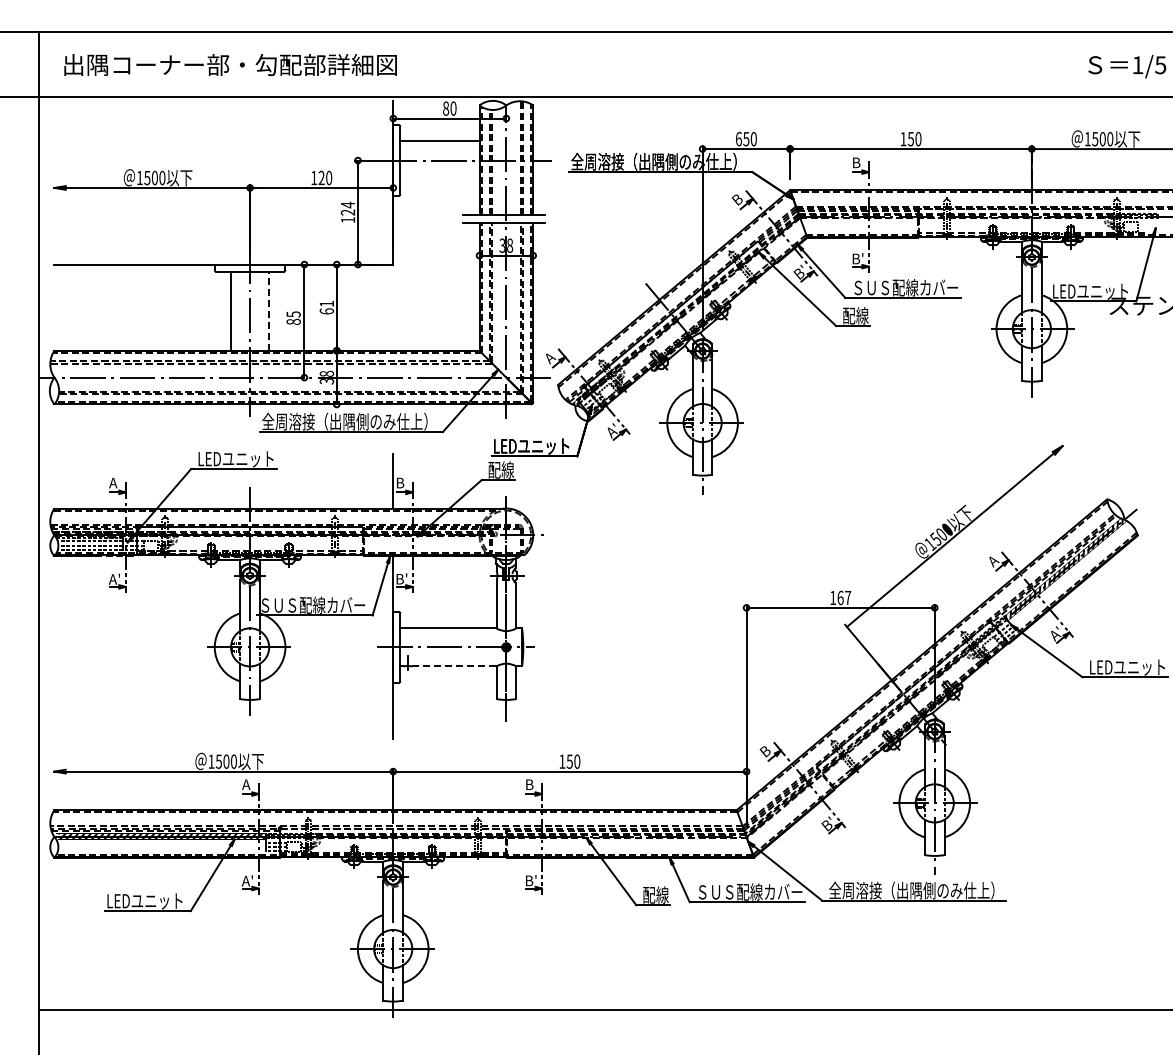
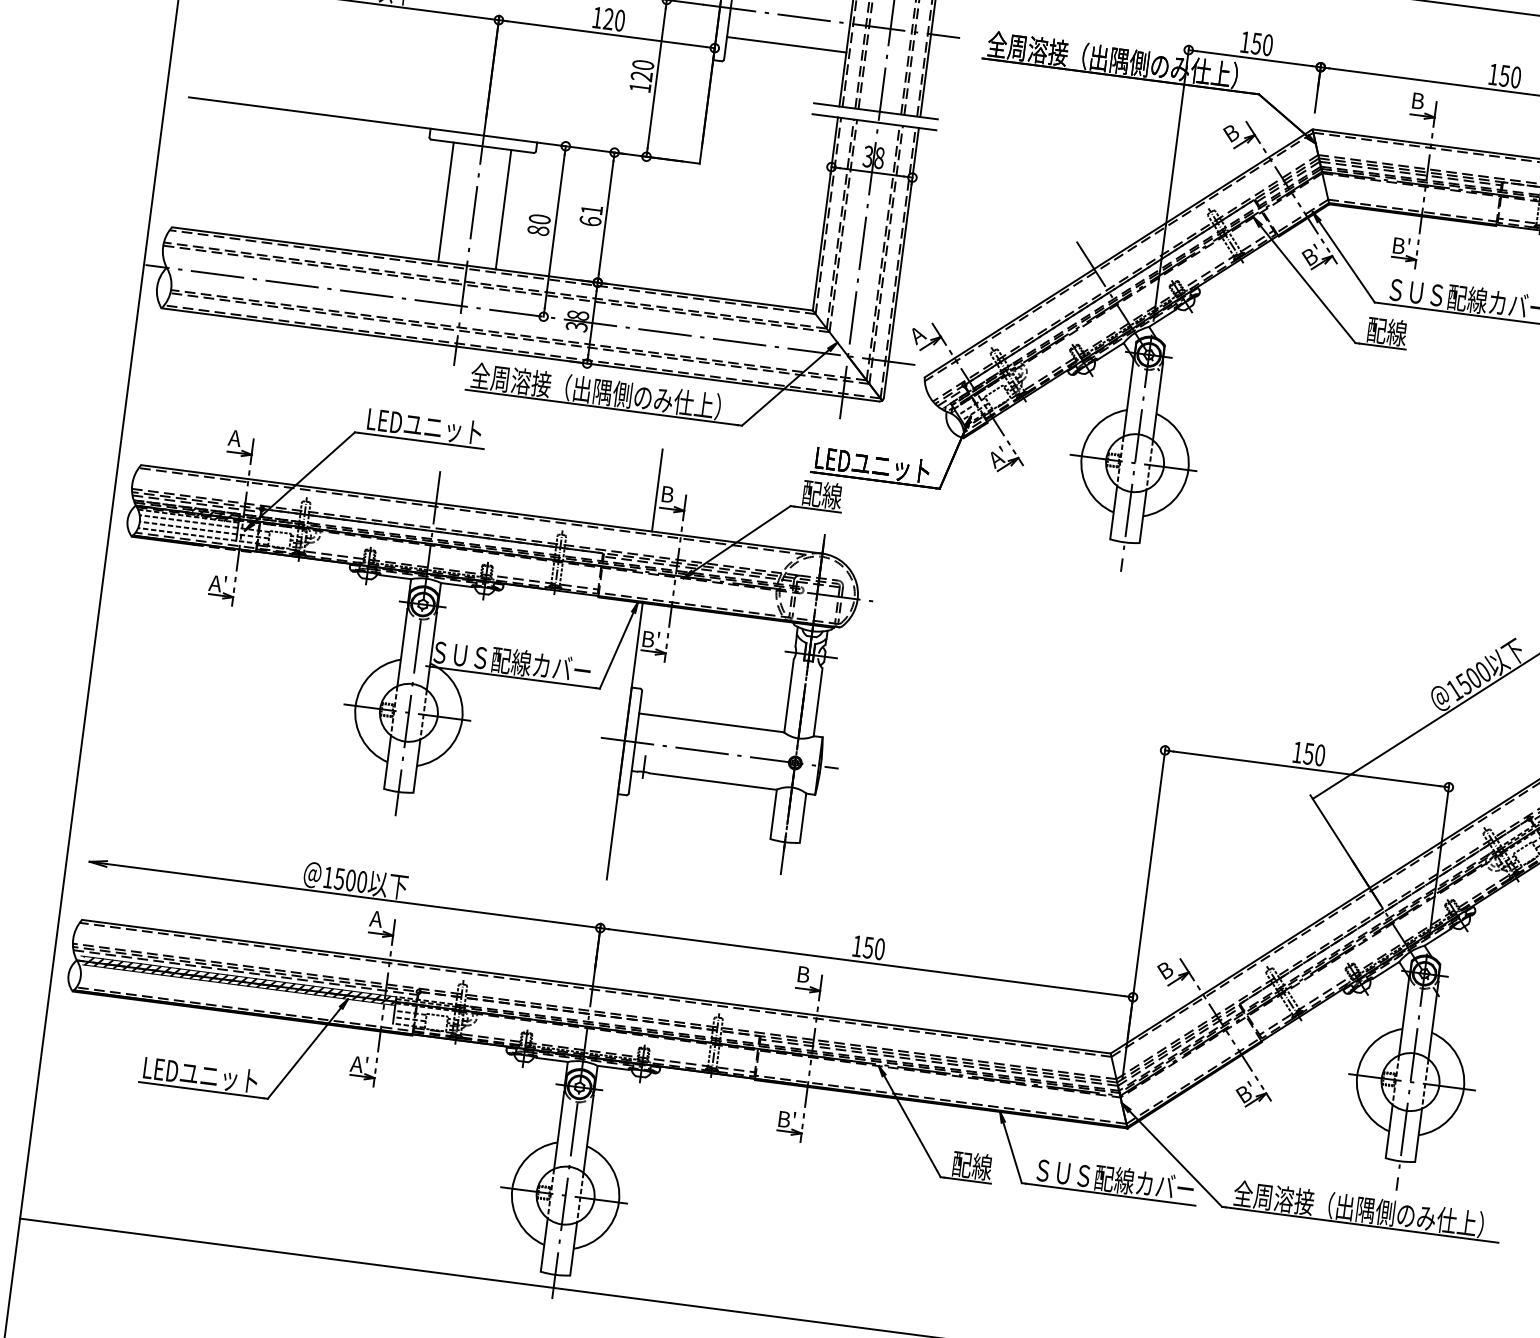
text: (738, 138) -> (1244, 41), 650 -> 150
line: (439, 179) -> (786, 44), added
text: (347, 204) -> (642, 64), 124 -> 120
line: (269, 311) -> (503, 210), dashed -> solid
text: (293, 314) -> (539, 219), 85 -> 80
text: (844, 597) -> (1314, 753), 167 -> 150
line: (454, 666) -> (713, 781), dashed -> solid

